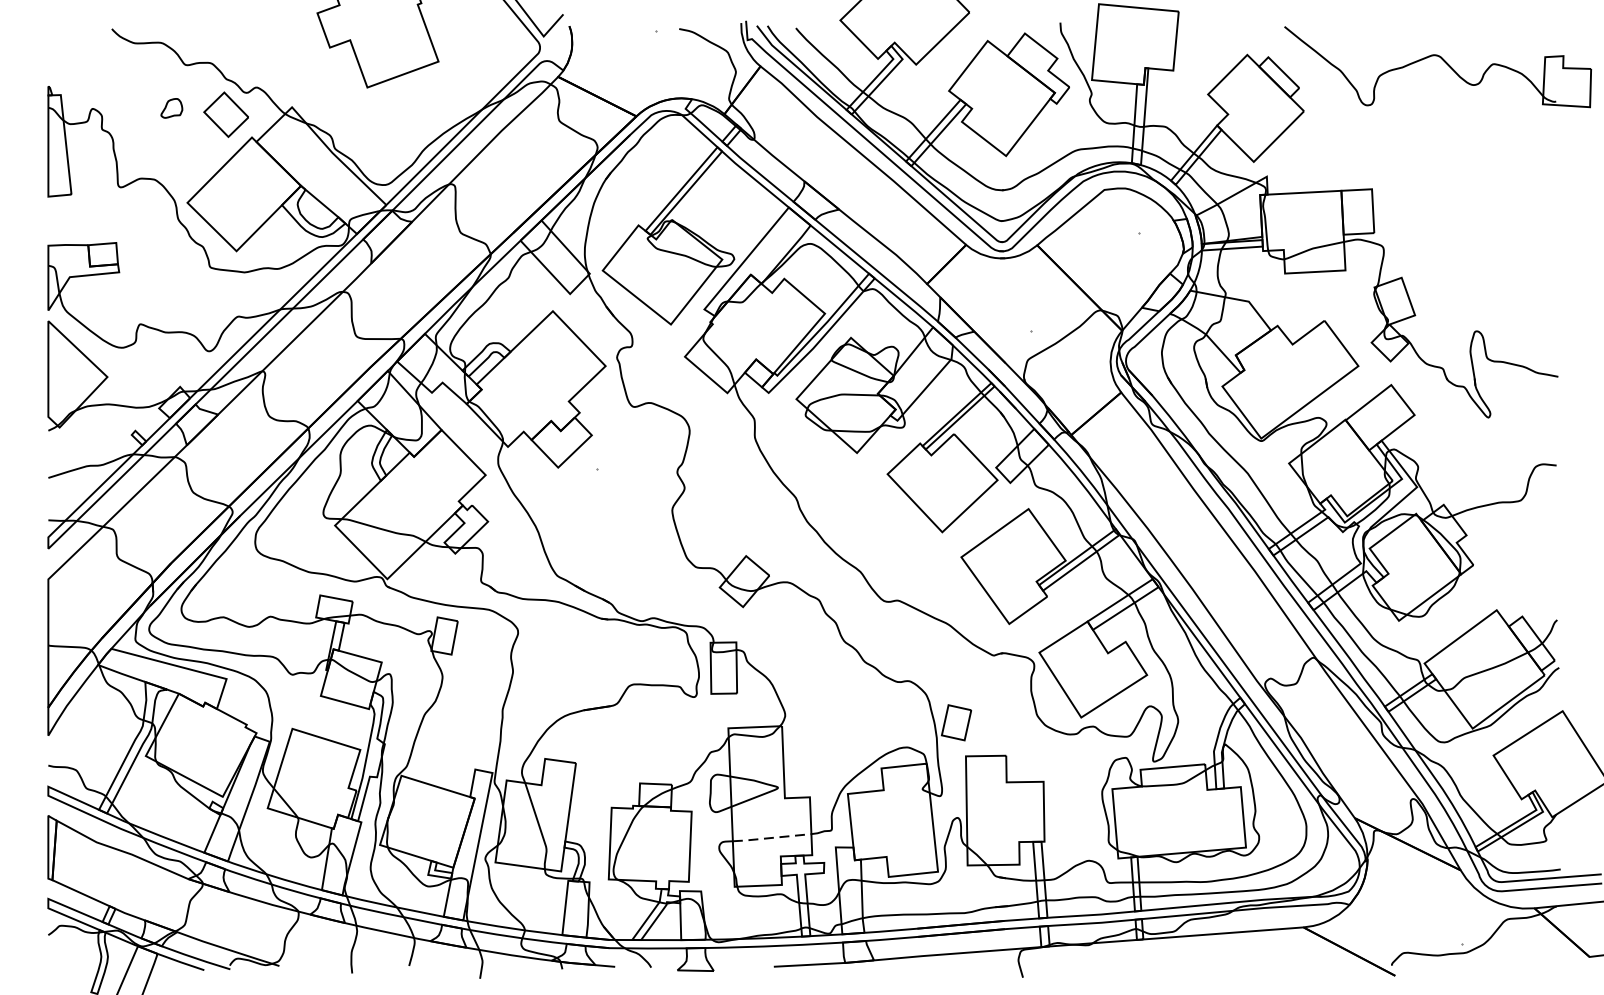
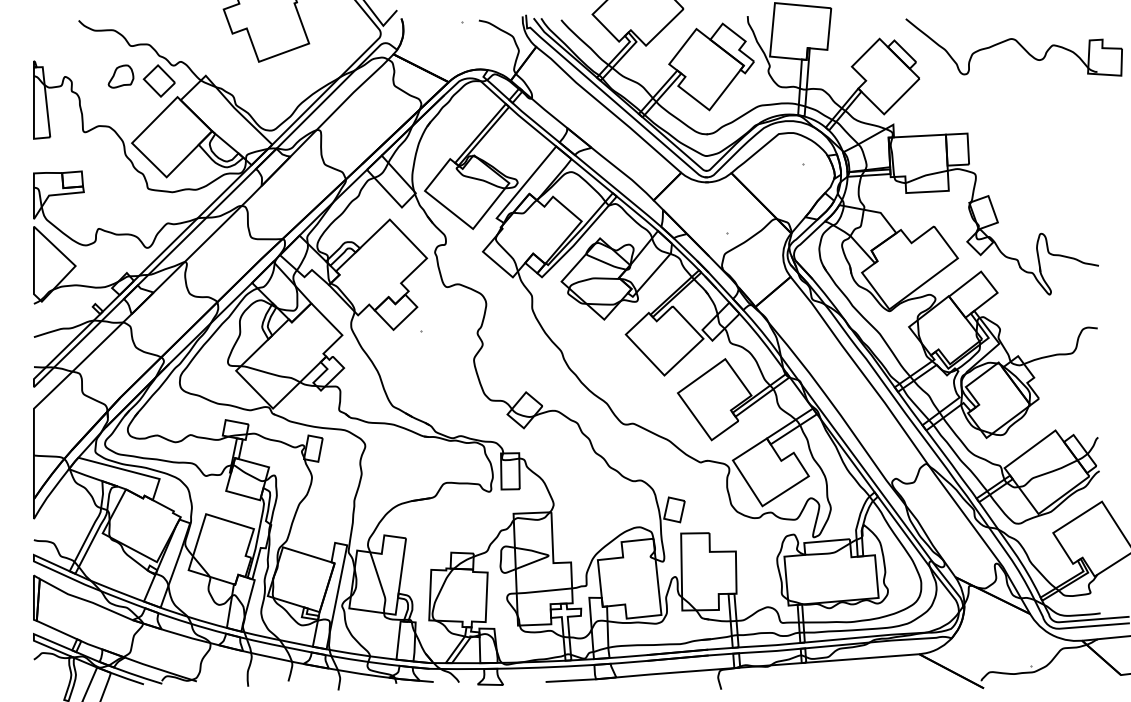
part: (171, 108) -> (120, 76), size x1.67
line: (770, 838) -> (543, 591), dashed -> solid

